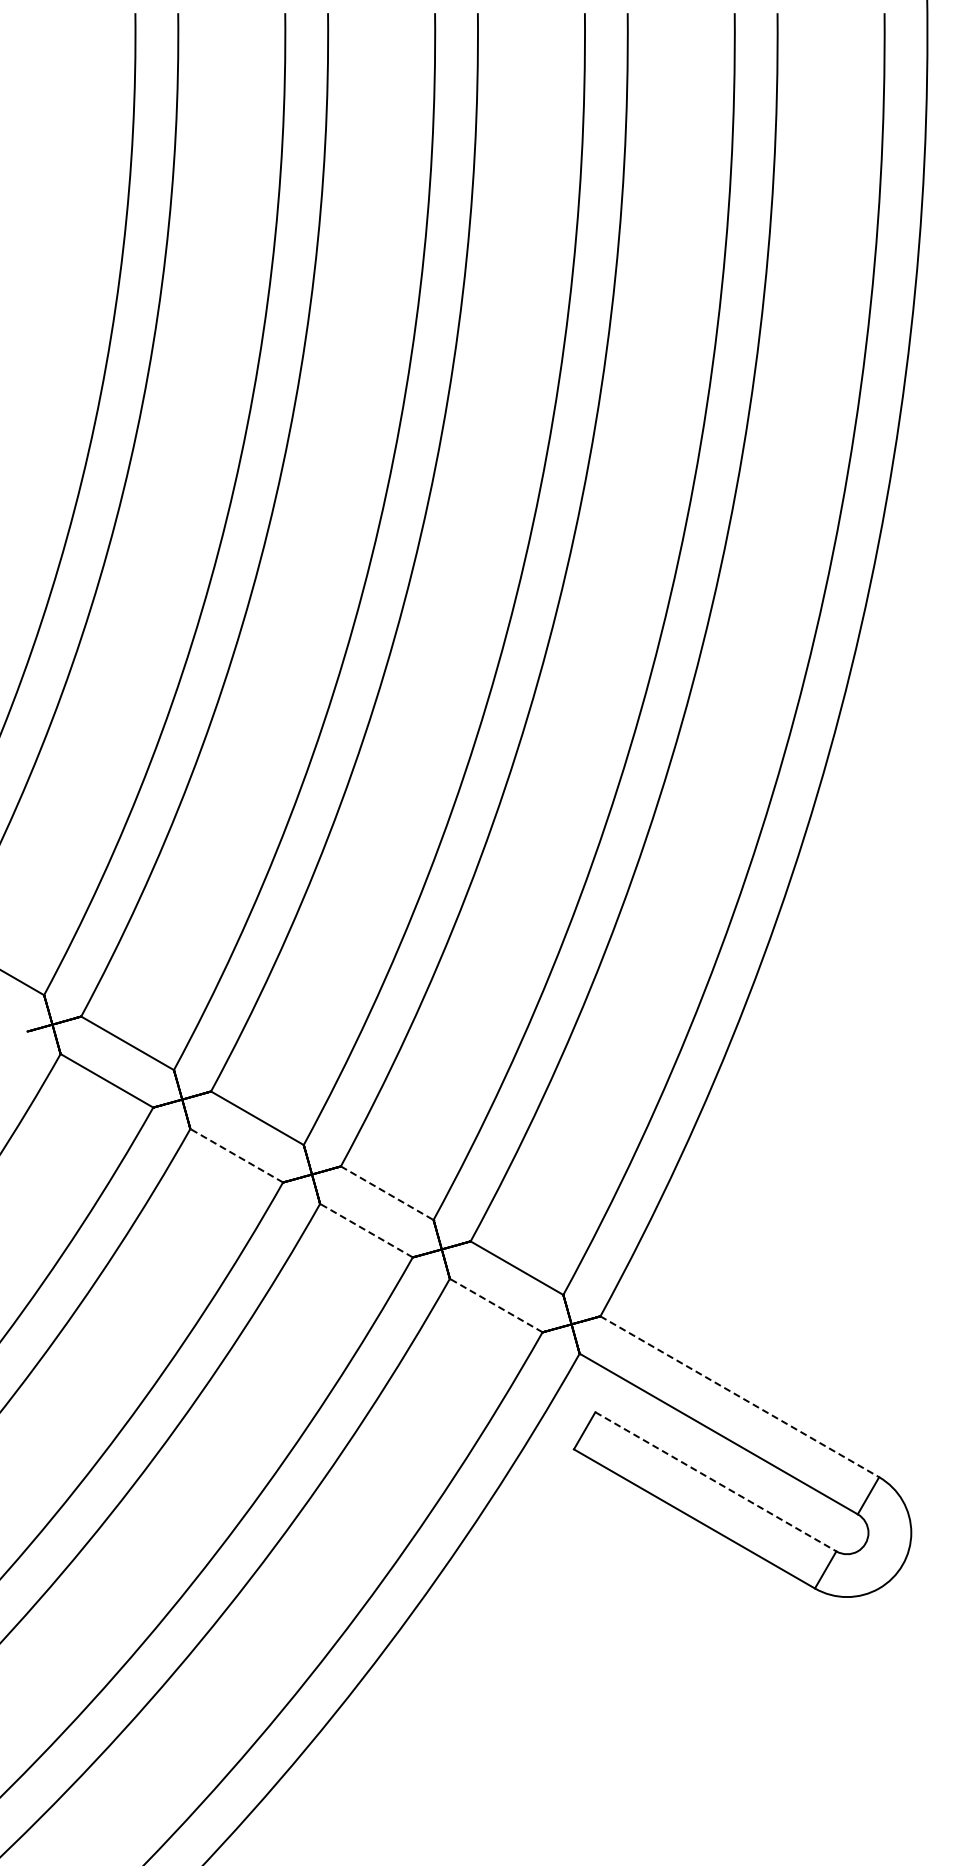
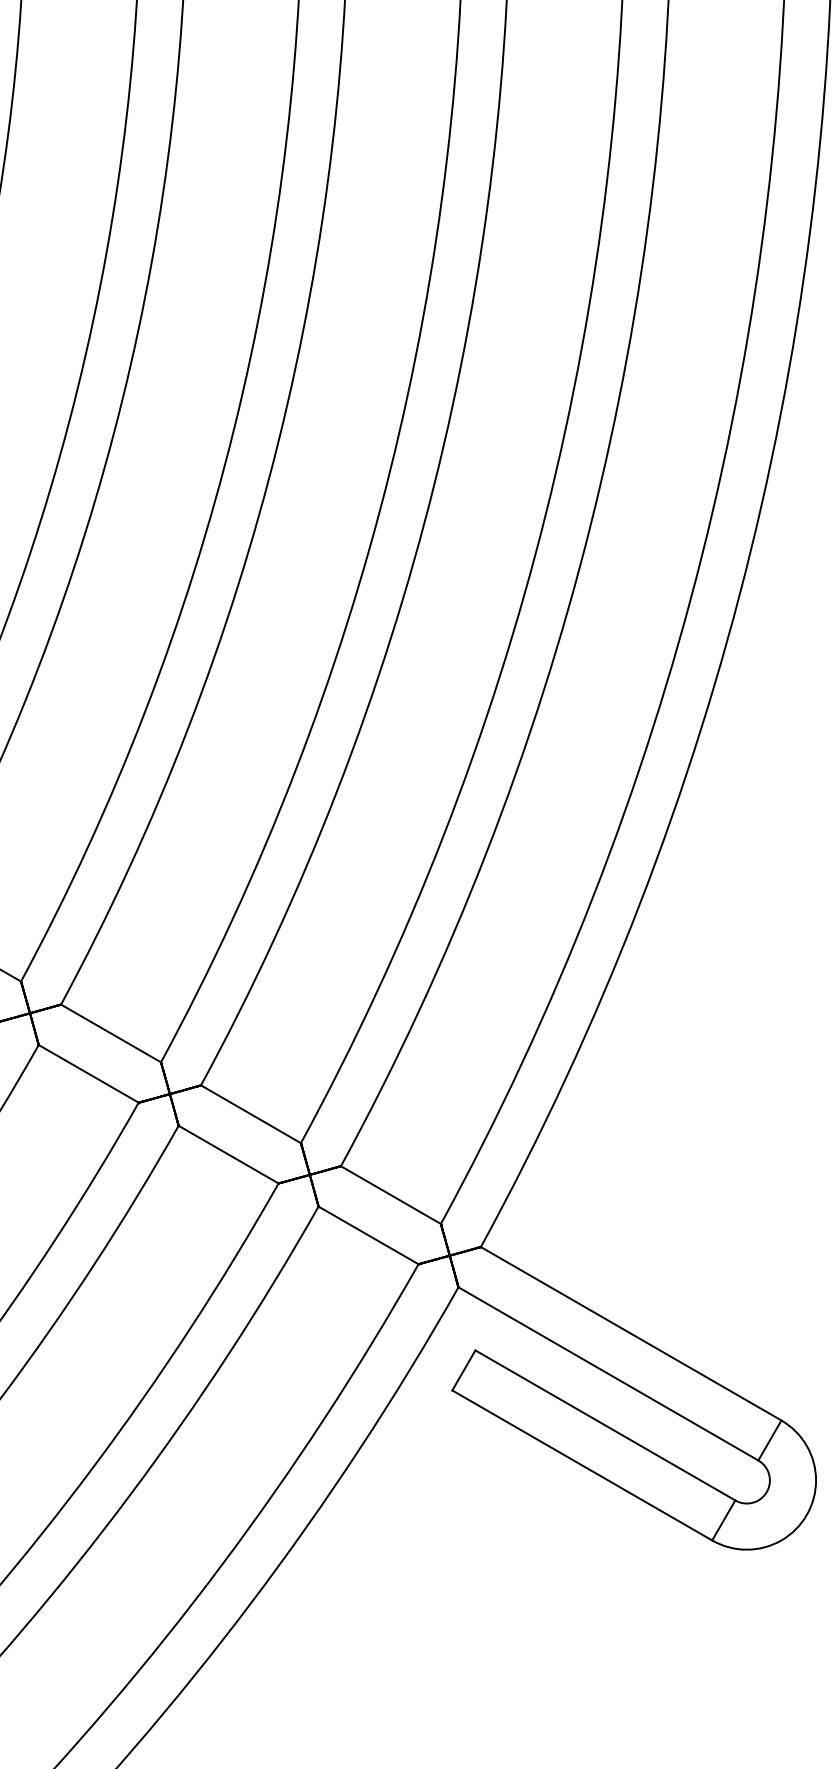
line: (236, 1155) -> (88, 1073), dashed -> solid
line: (387, 1193) -> (251, 1114), dashed -> solid
line: (366, 1230) -> (228, 1154), dashed -> solid
line: (496, 1305) -> (368, 1235), dashed -> solid
line: (739, 1396) -> (630, 1333), dashed -> solid
line: (716, 1482) -> (606, 1426), dashed -> solid

